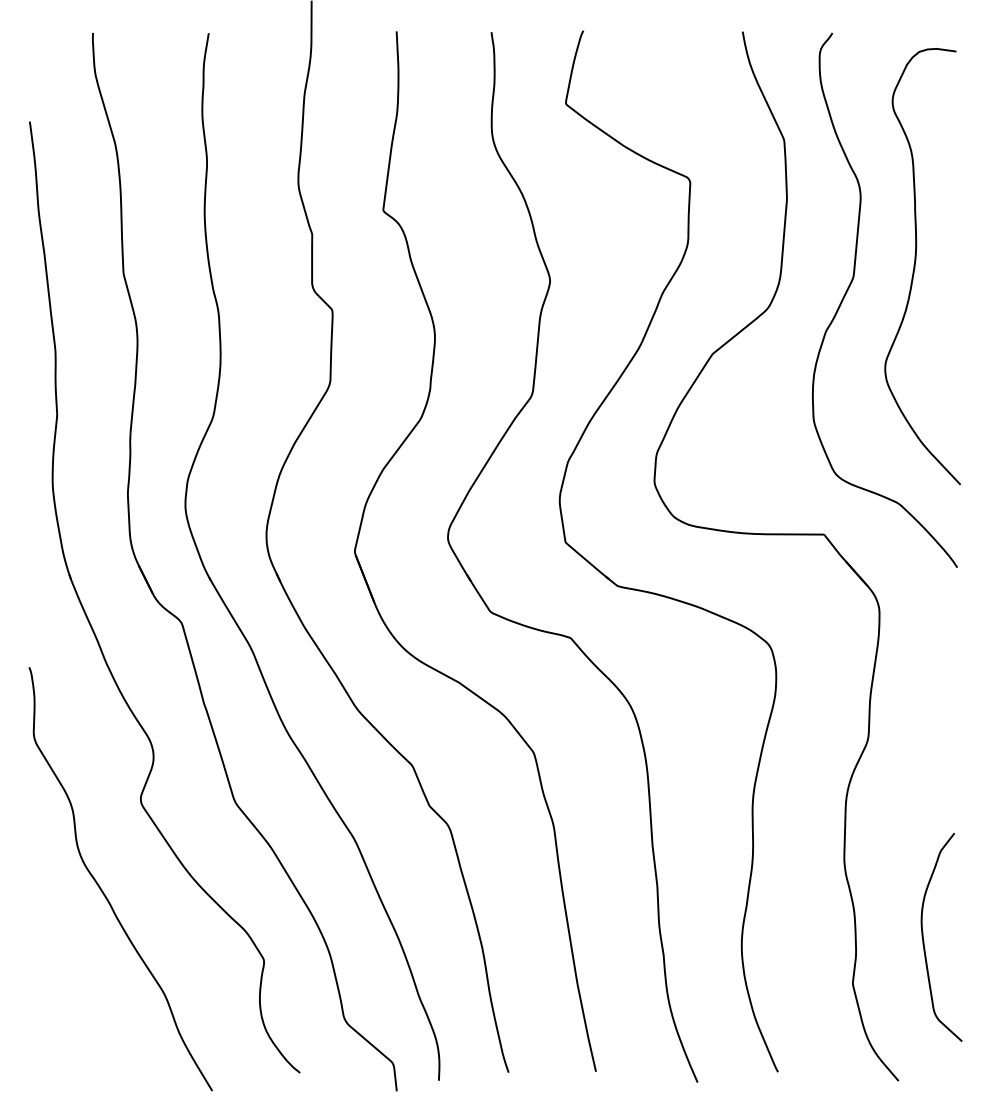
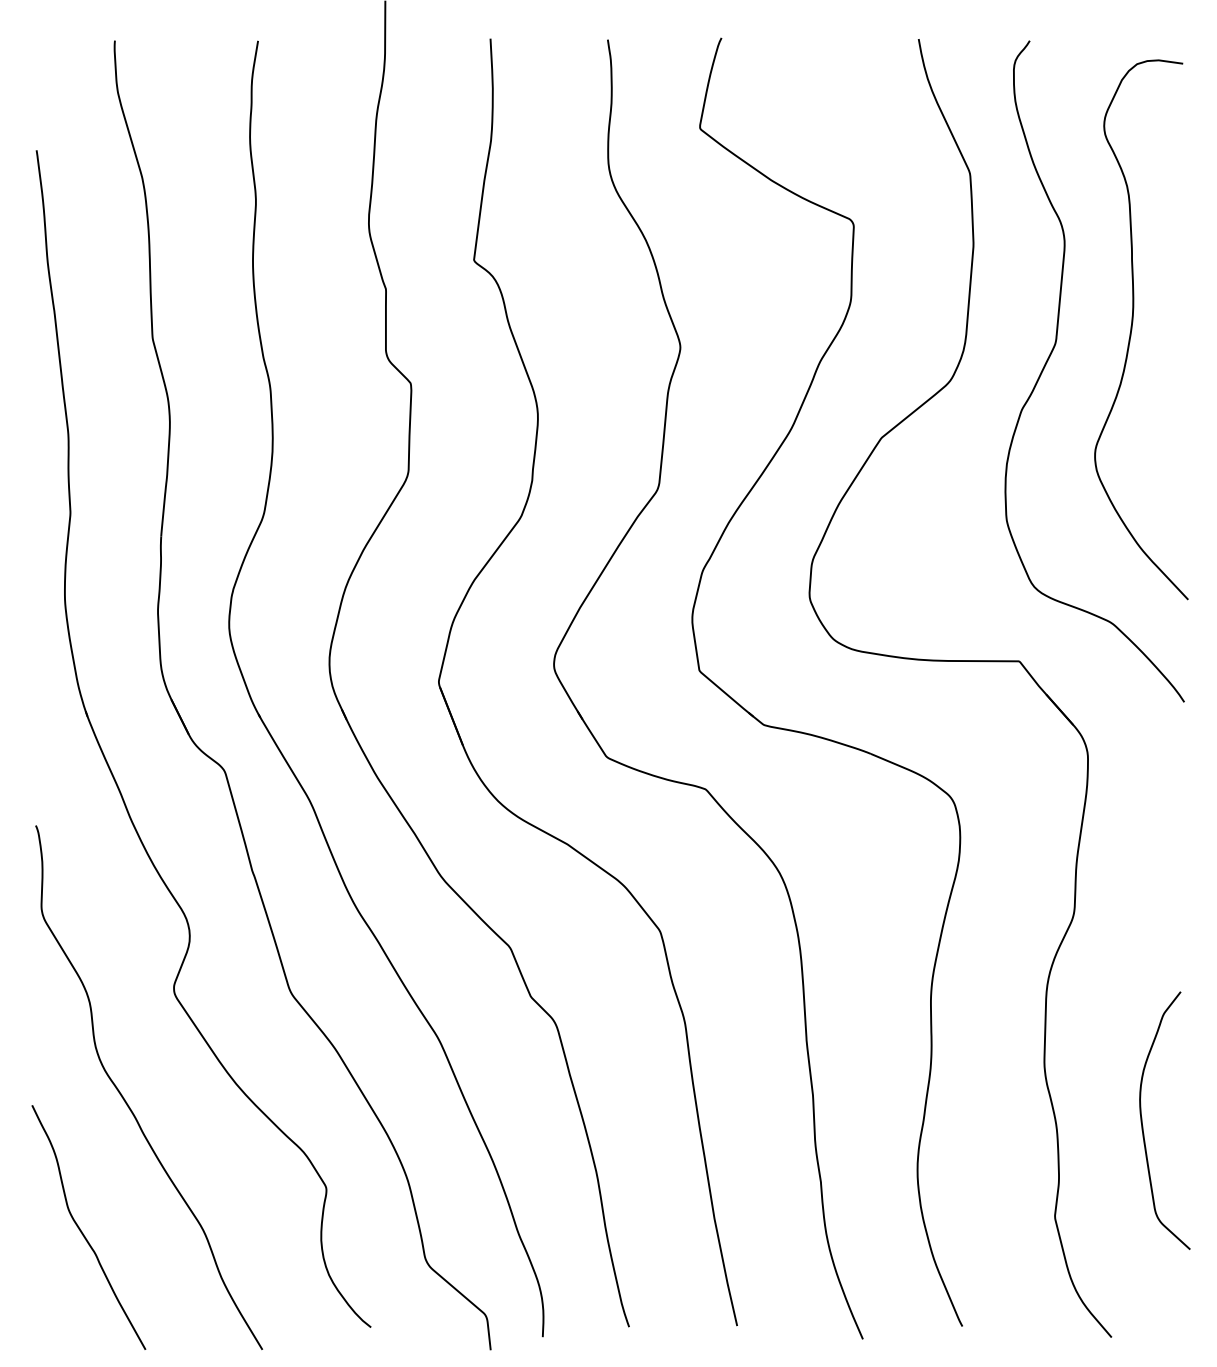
curve: (924, 942) -> (1143, 1126), moved
curve: (66, 995) -> (82, 1231), added

